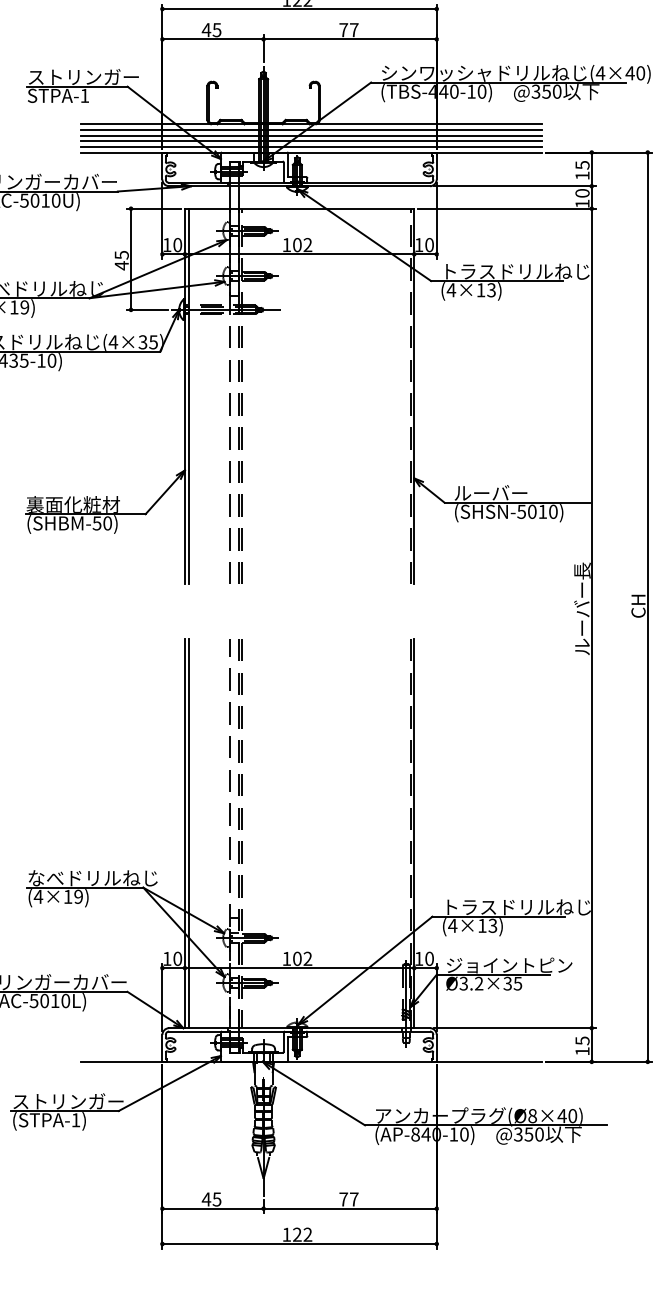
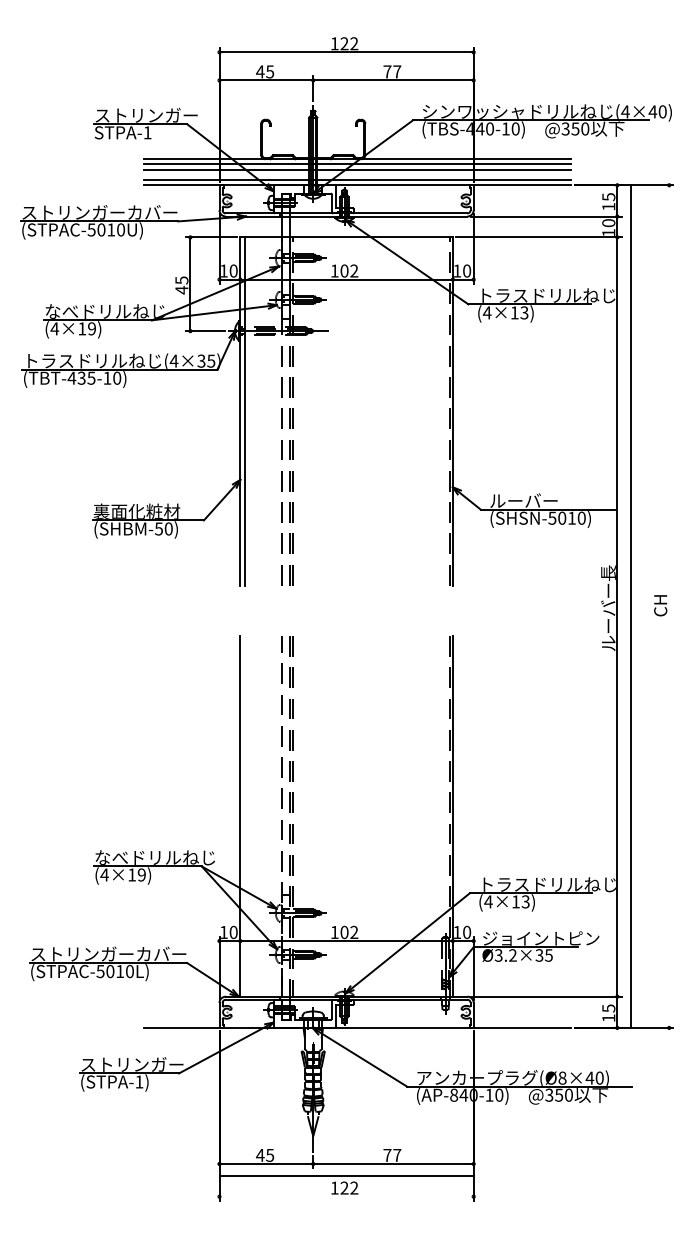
line: (311, 140) -> (357, 174), removed
line: (648, 607) -> (631, 606), moved
line: (189, 833) -> (244, 816), removed
line: (299, 1243) -> (346, 1175), moved

